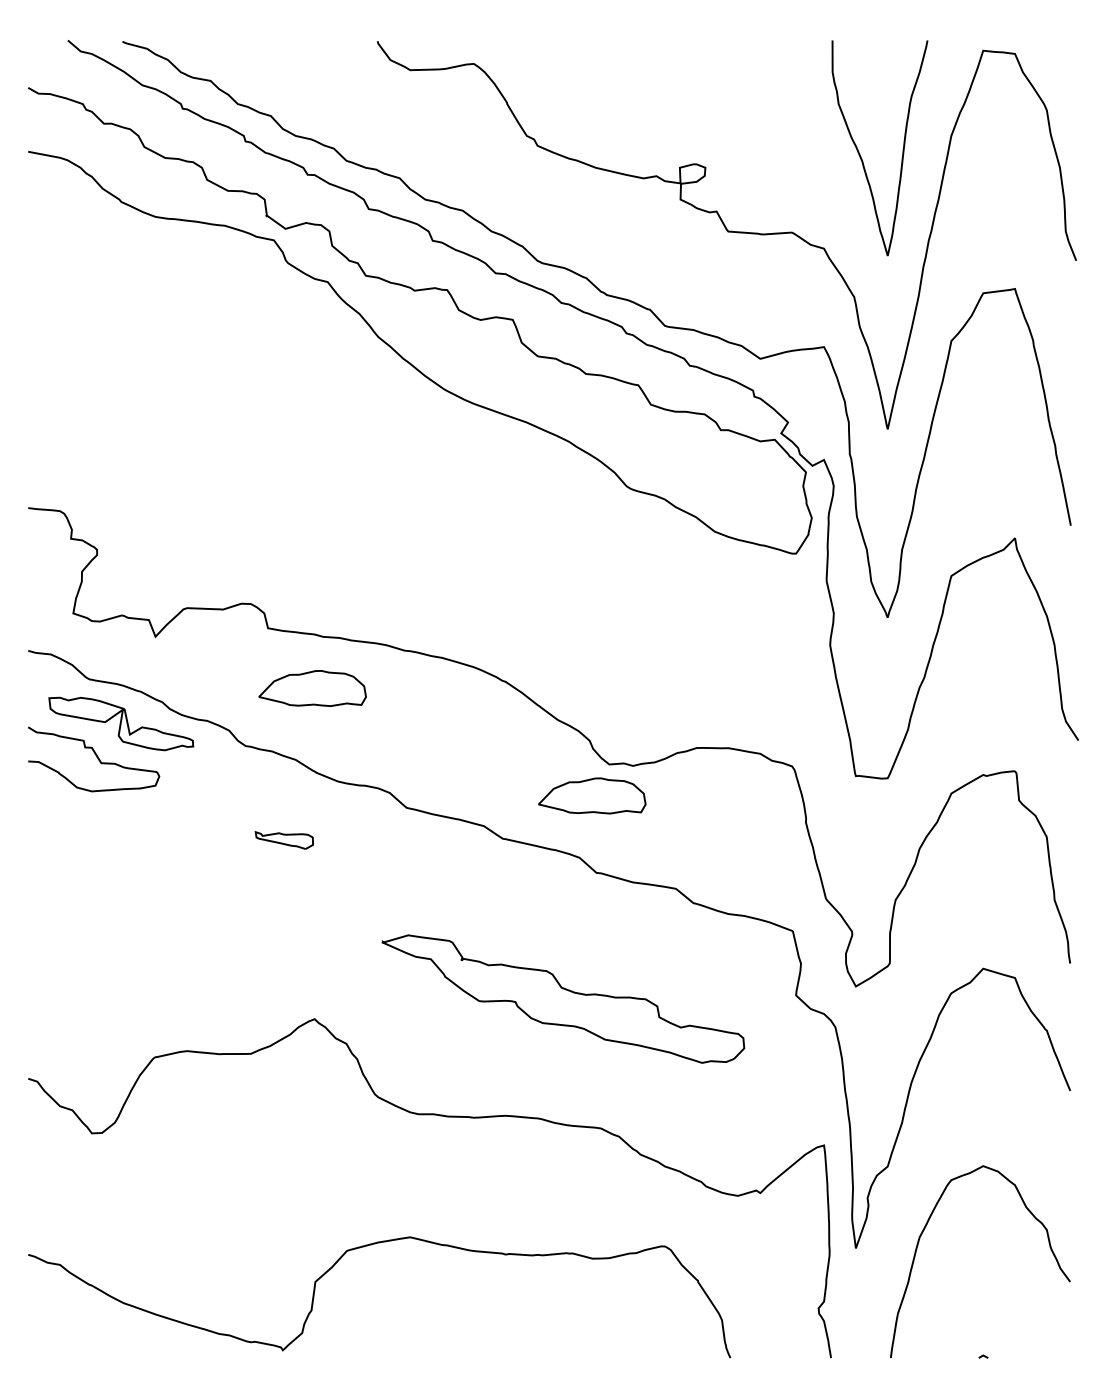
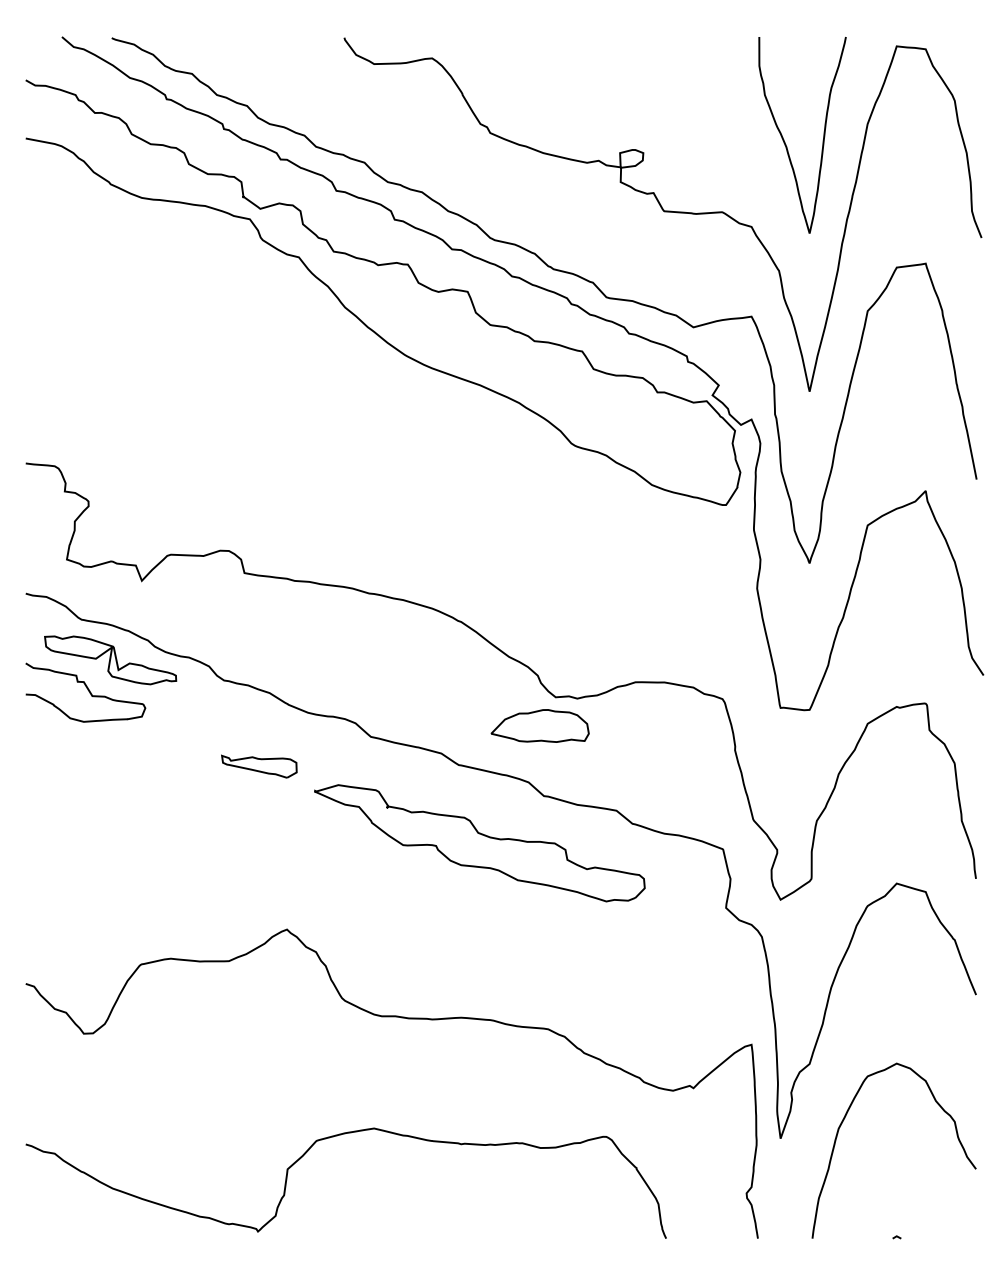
part: (311, 687) -> (284, 627), removed
part: (284, 840) -> (259, 766), size x1.43
part: (563, 999) -> (479, 843), moved

